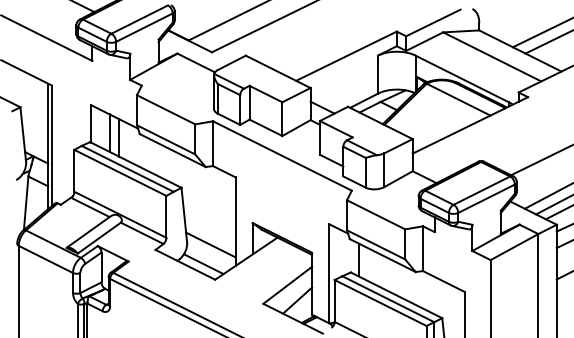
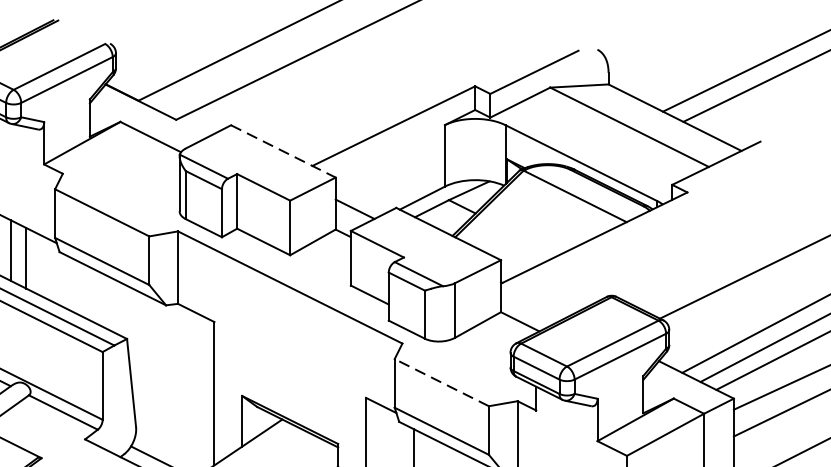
line: (278, 72) -> (283, 152), solid -> dashed
line: (376, 214) -> (442, 382), solid -> dashed
line: (210, 244) -> (173, 430), removed

